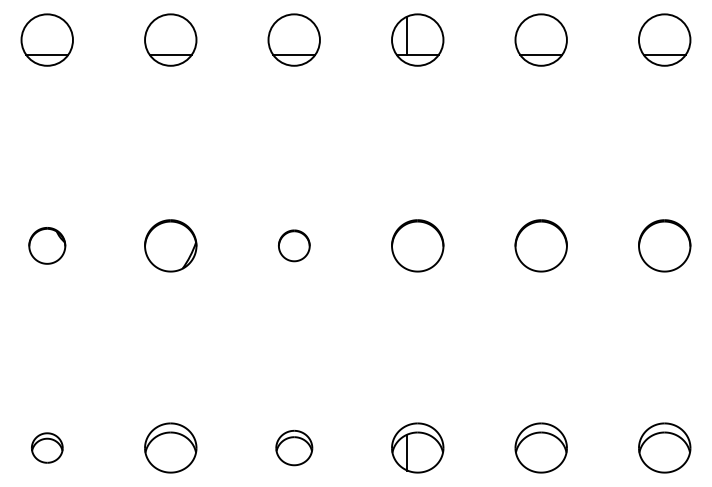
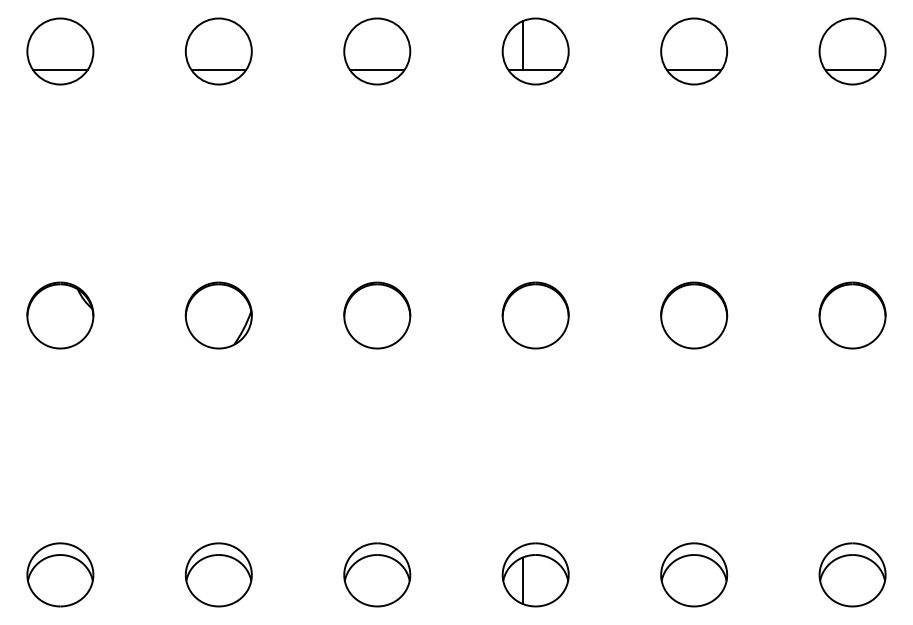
part: (47, 245) -> (60, 315), size x1.43
part: (294, 245) -> (377, 315), size x1.67
part: (47, 447) -> (60, 574), size x1.67
part: (294, 447) -> (377, 574), size x1.43

